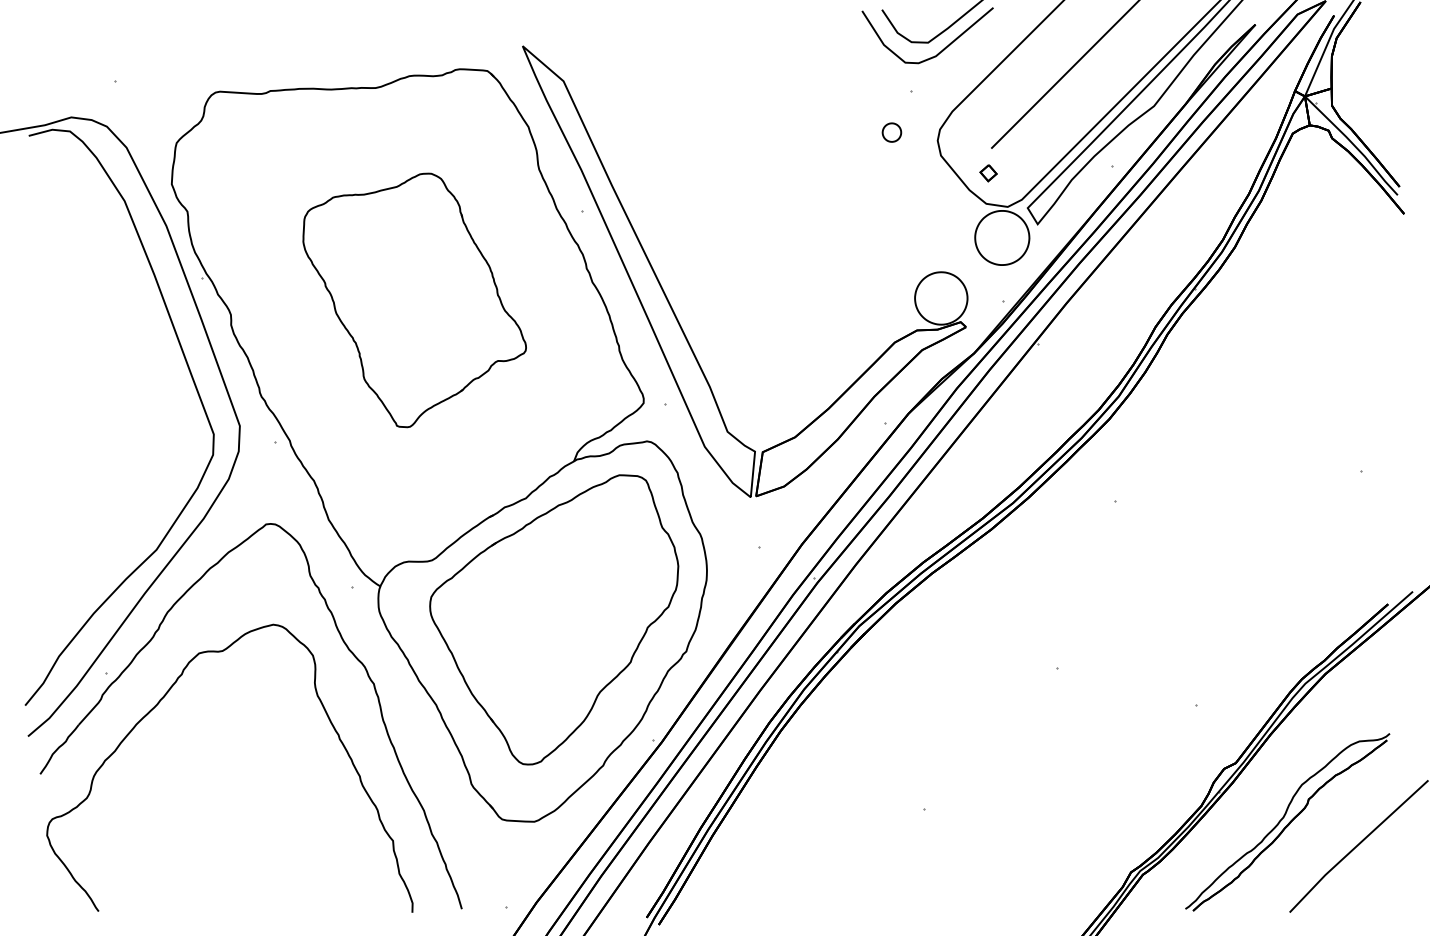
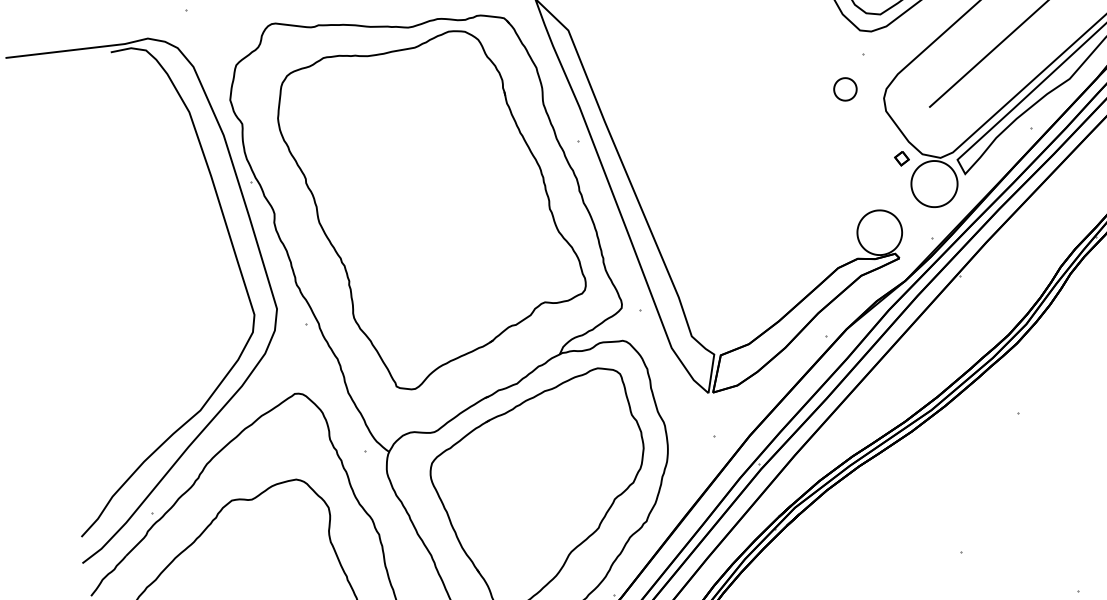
part: (891, 132) -> (845, 89), size x1.43
part: (988, 173) -> (901, 158), moved
part: (414, 300) -> (431, 210), size x1.67

